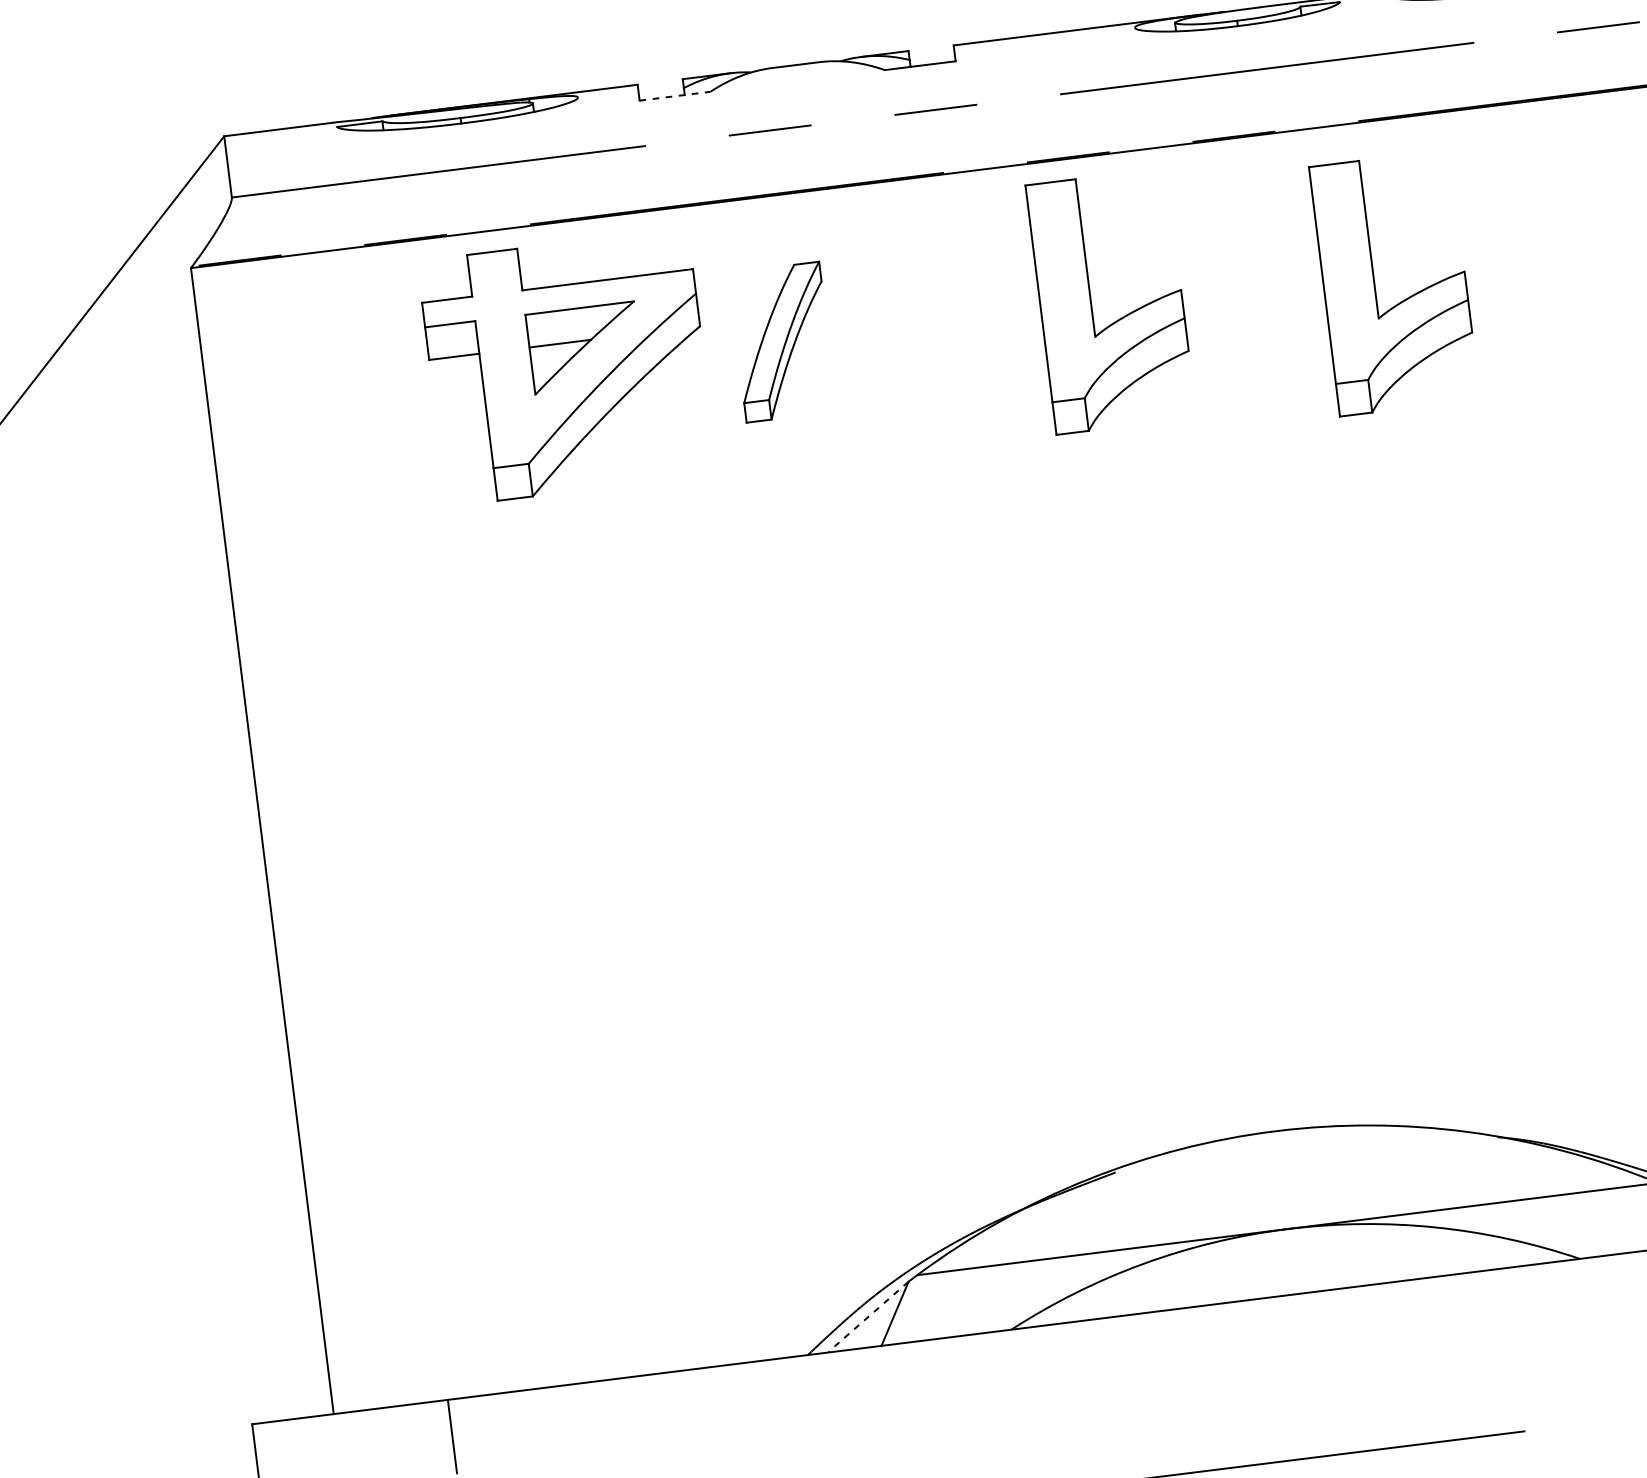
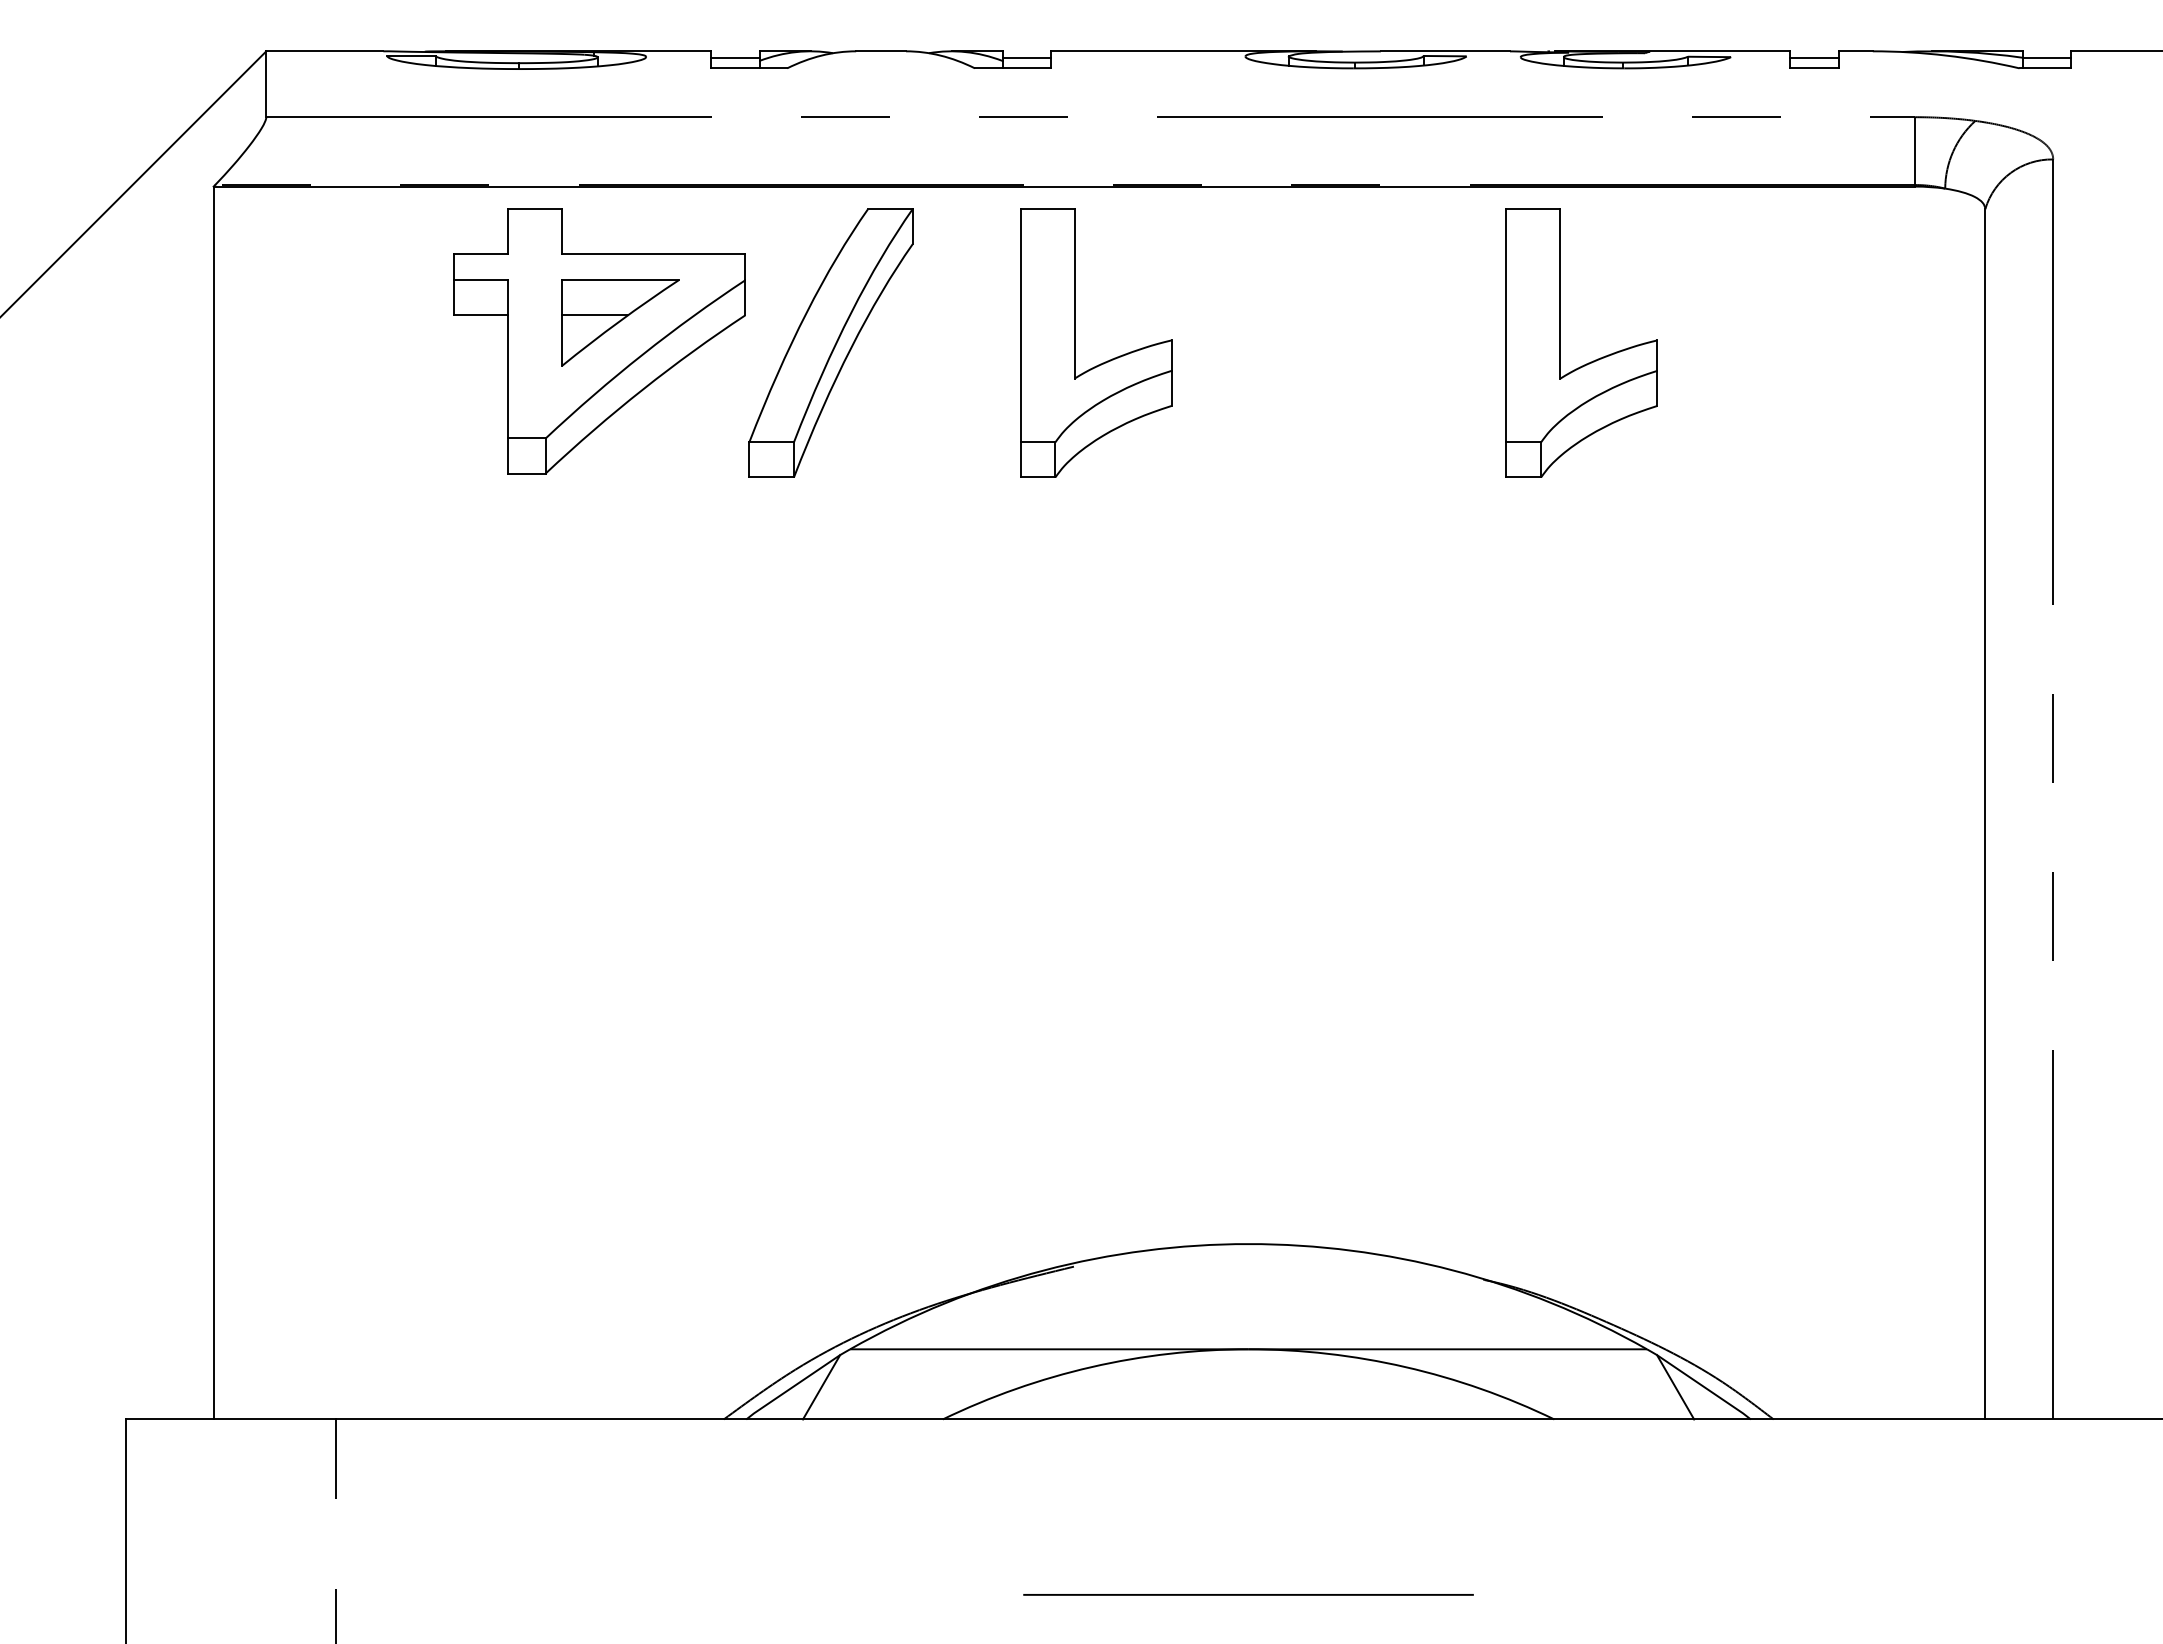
line: (931, 54) -> (1026, 57), added
line: (661, 87) -> (735, 57), added
line: (675, 96) -> (749, 68), dashed -> solid
part: (1374, 284) -> (1560, 342), moved
part: (1119, 318) -> (1102, 362), moved
part: (782, 341) -> (830, 342), size x1.67
line: (868, 1317) -> (792, 1387), dashed -> solid

